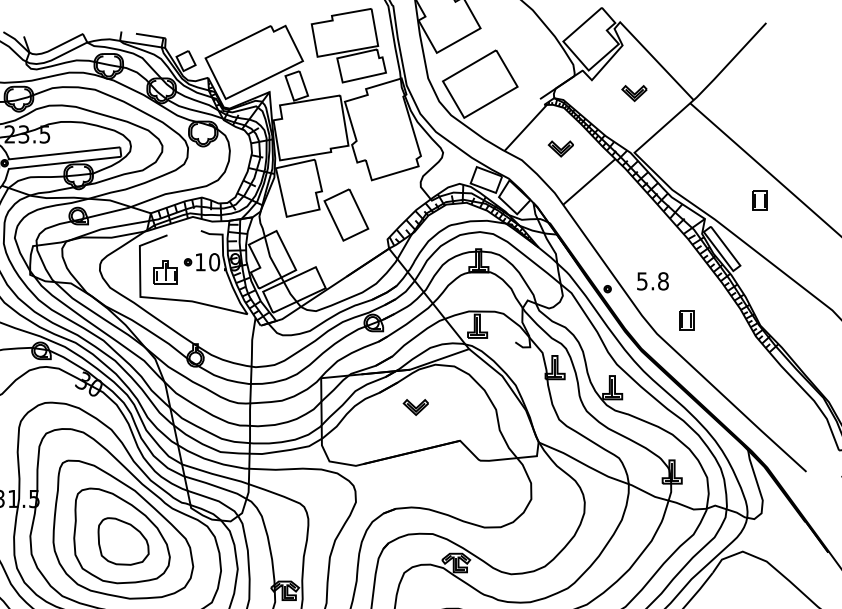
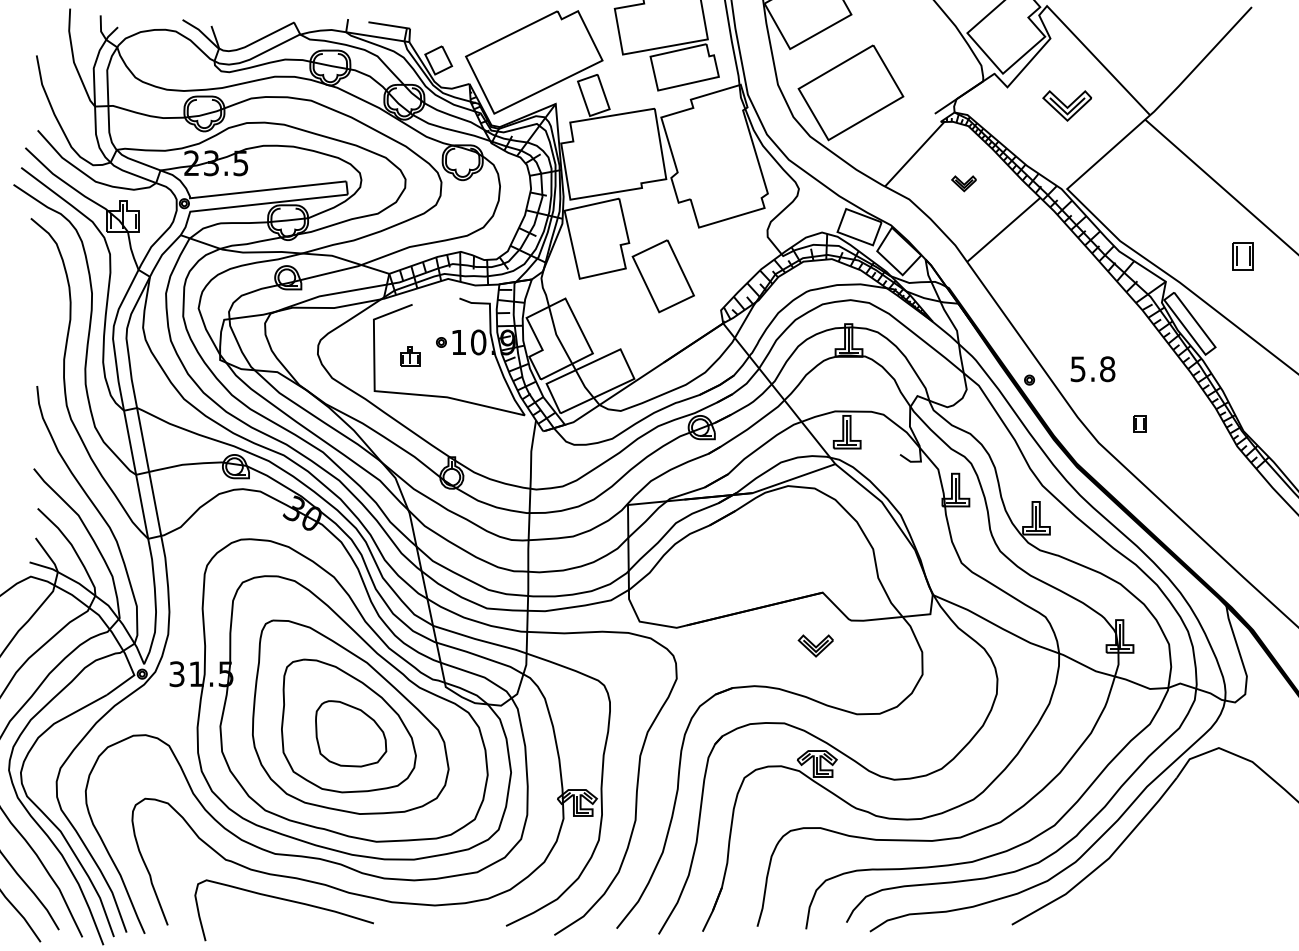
part: (634, 93) -> (1066, 105), size x1.4
part: (560, 148) -> (963, 183), size x0.7
part: (165, 272) -> (409, 356), size x0.6
part: (686, 320) -> (1139, 423), size x0.6
part: (415, 407) -> (815, 645), moved

